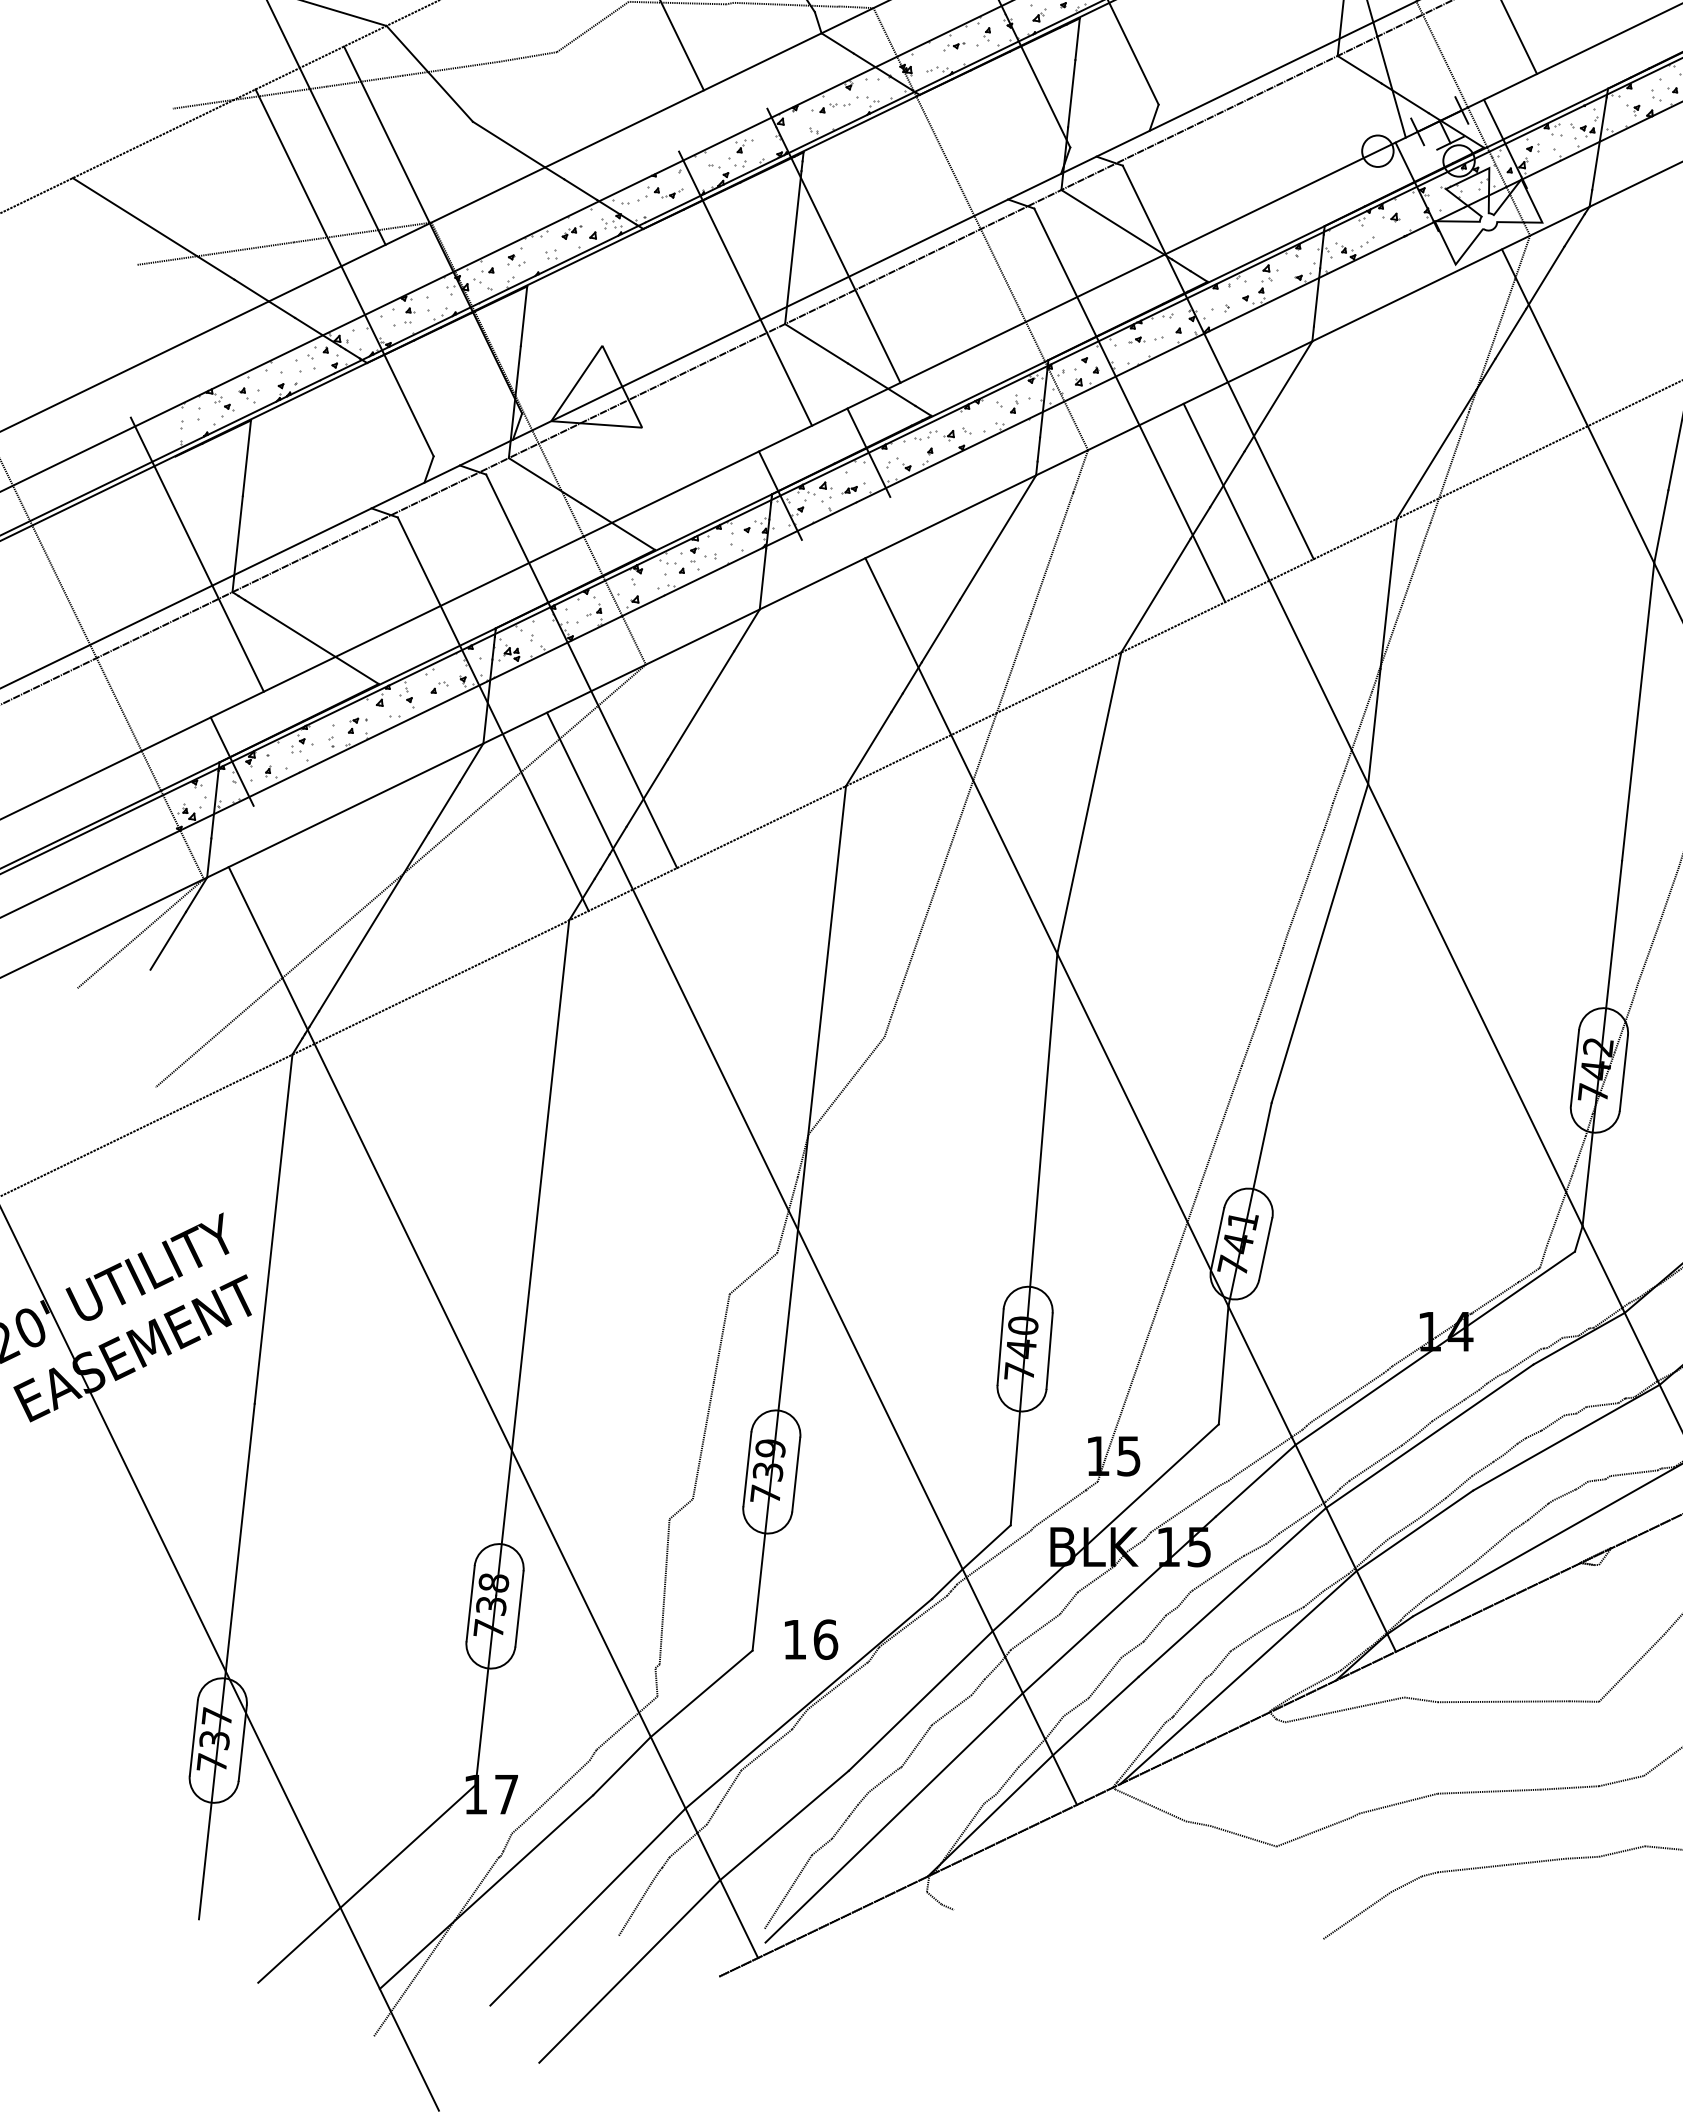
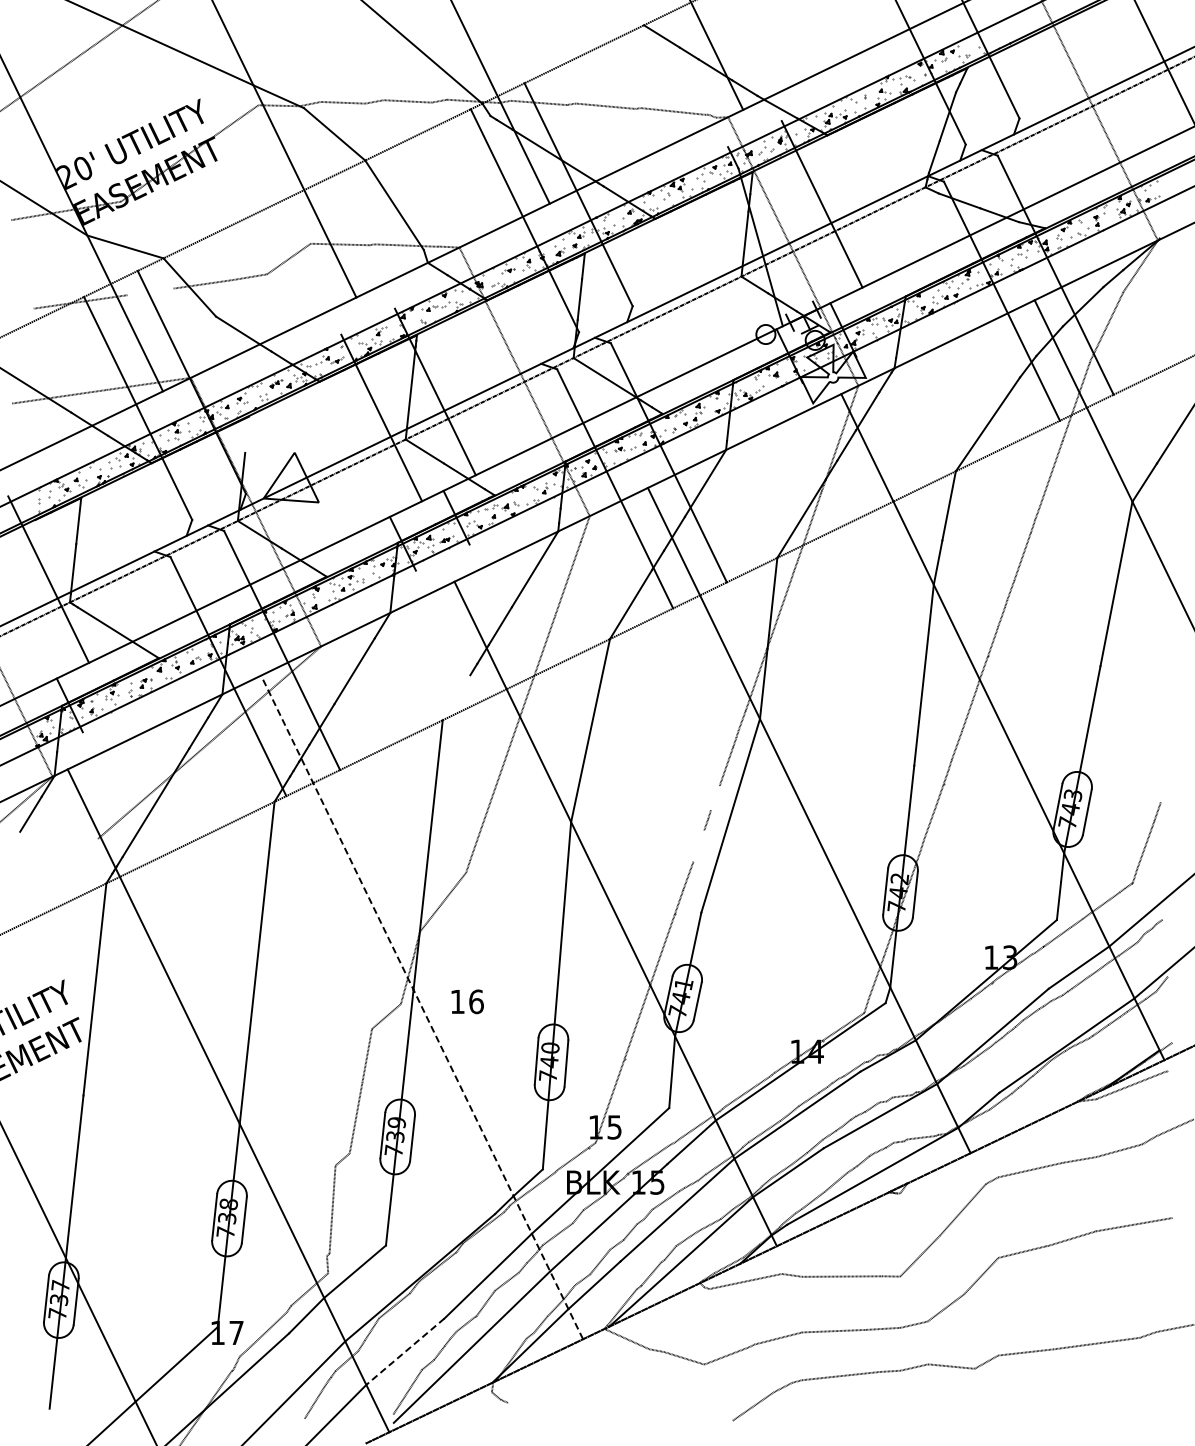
line: (364, 80) -> (150, 291), removed
line: (524, 315) -> (247, 434), removed
line: (868, 748) -> (456, 697), removed
line: (1293, 914) -> (714, 798), removed
line: (1266, 992) -> (698, 845), removed
line: (216, 1035) -> (60, 871), removed
line: (812, 1258) -> (422, 1007), solid -> dashed
text: (811, 1639) -> (467, 1001), moved
line: (784, 1826) -> (405, 1352), solid -> dashed

